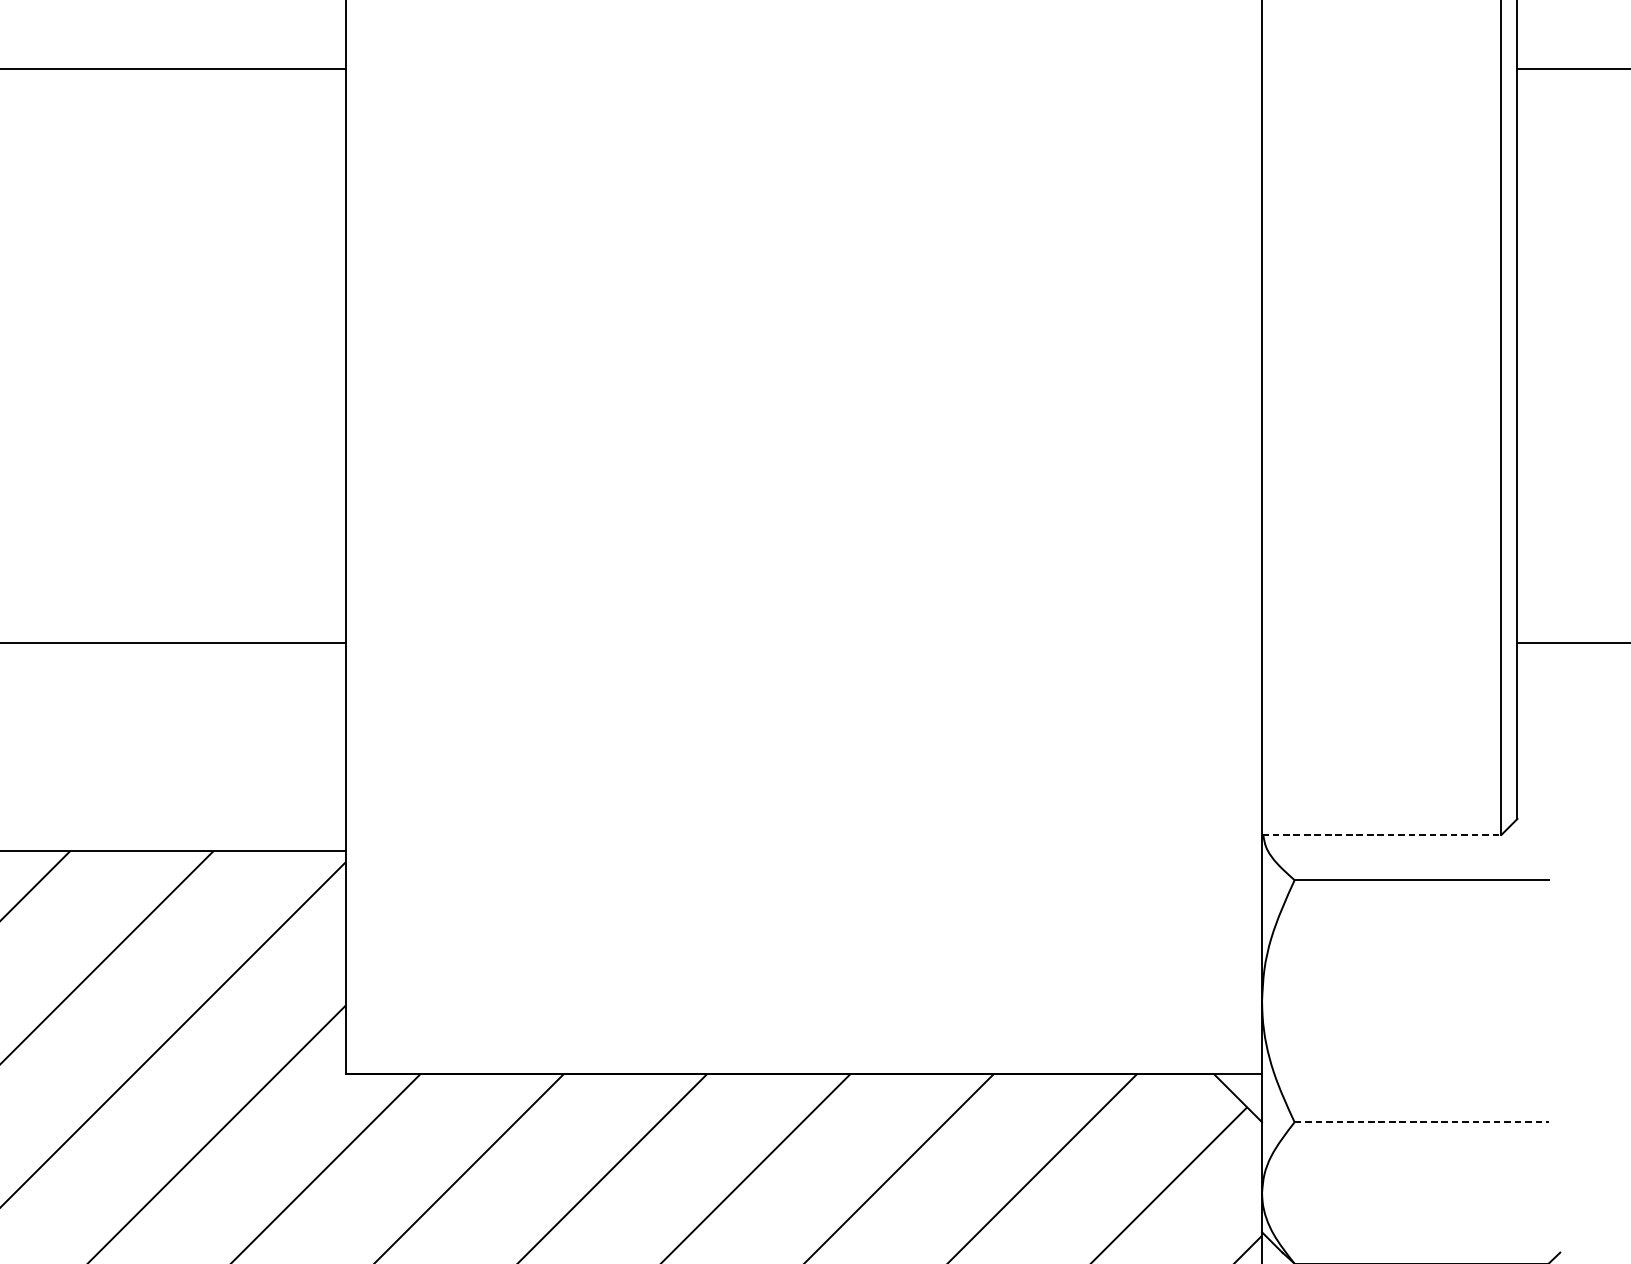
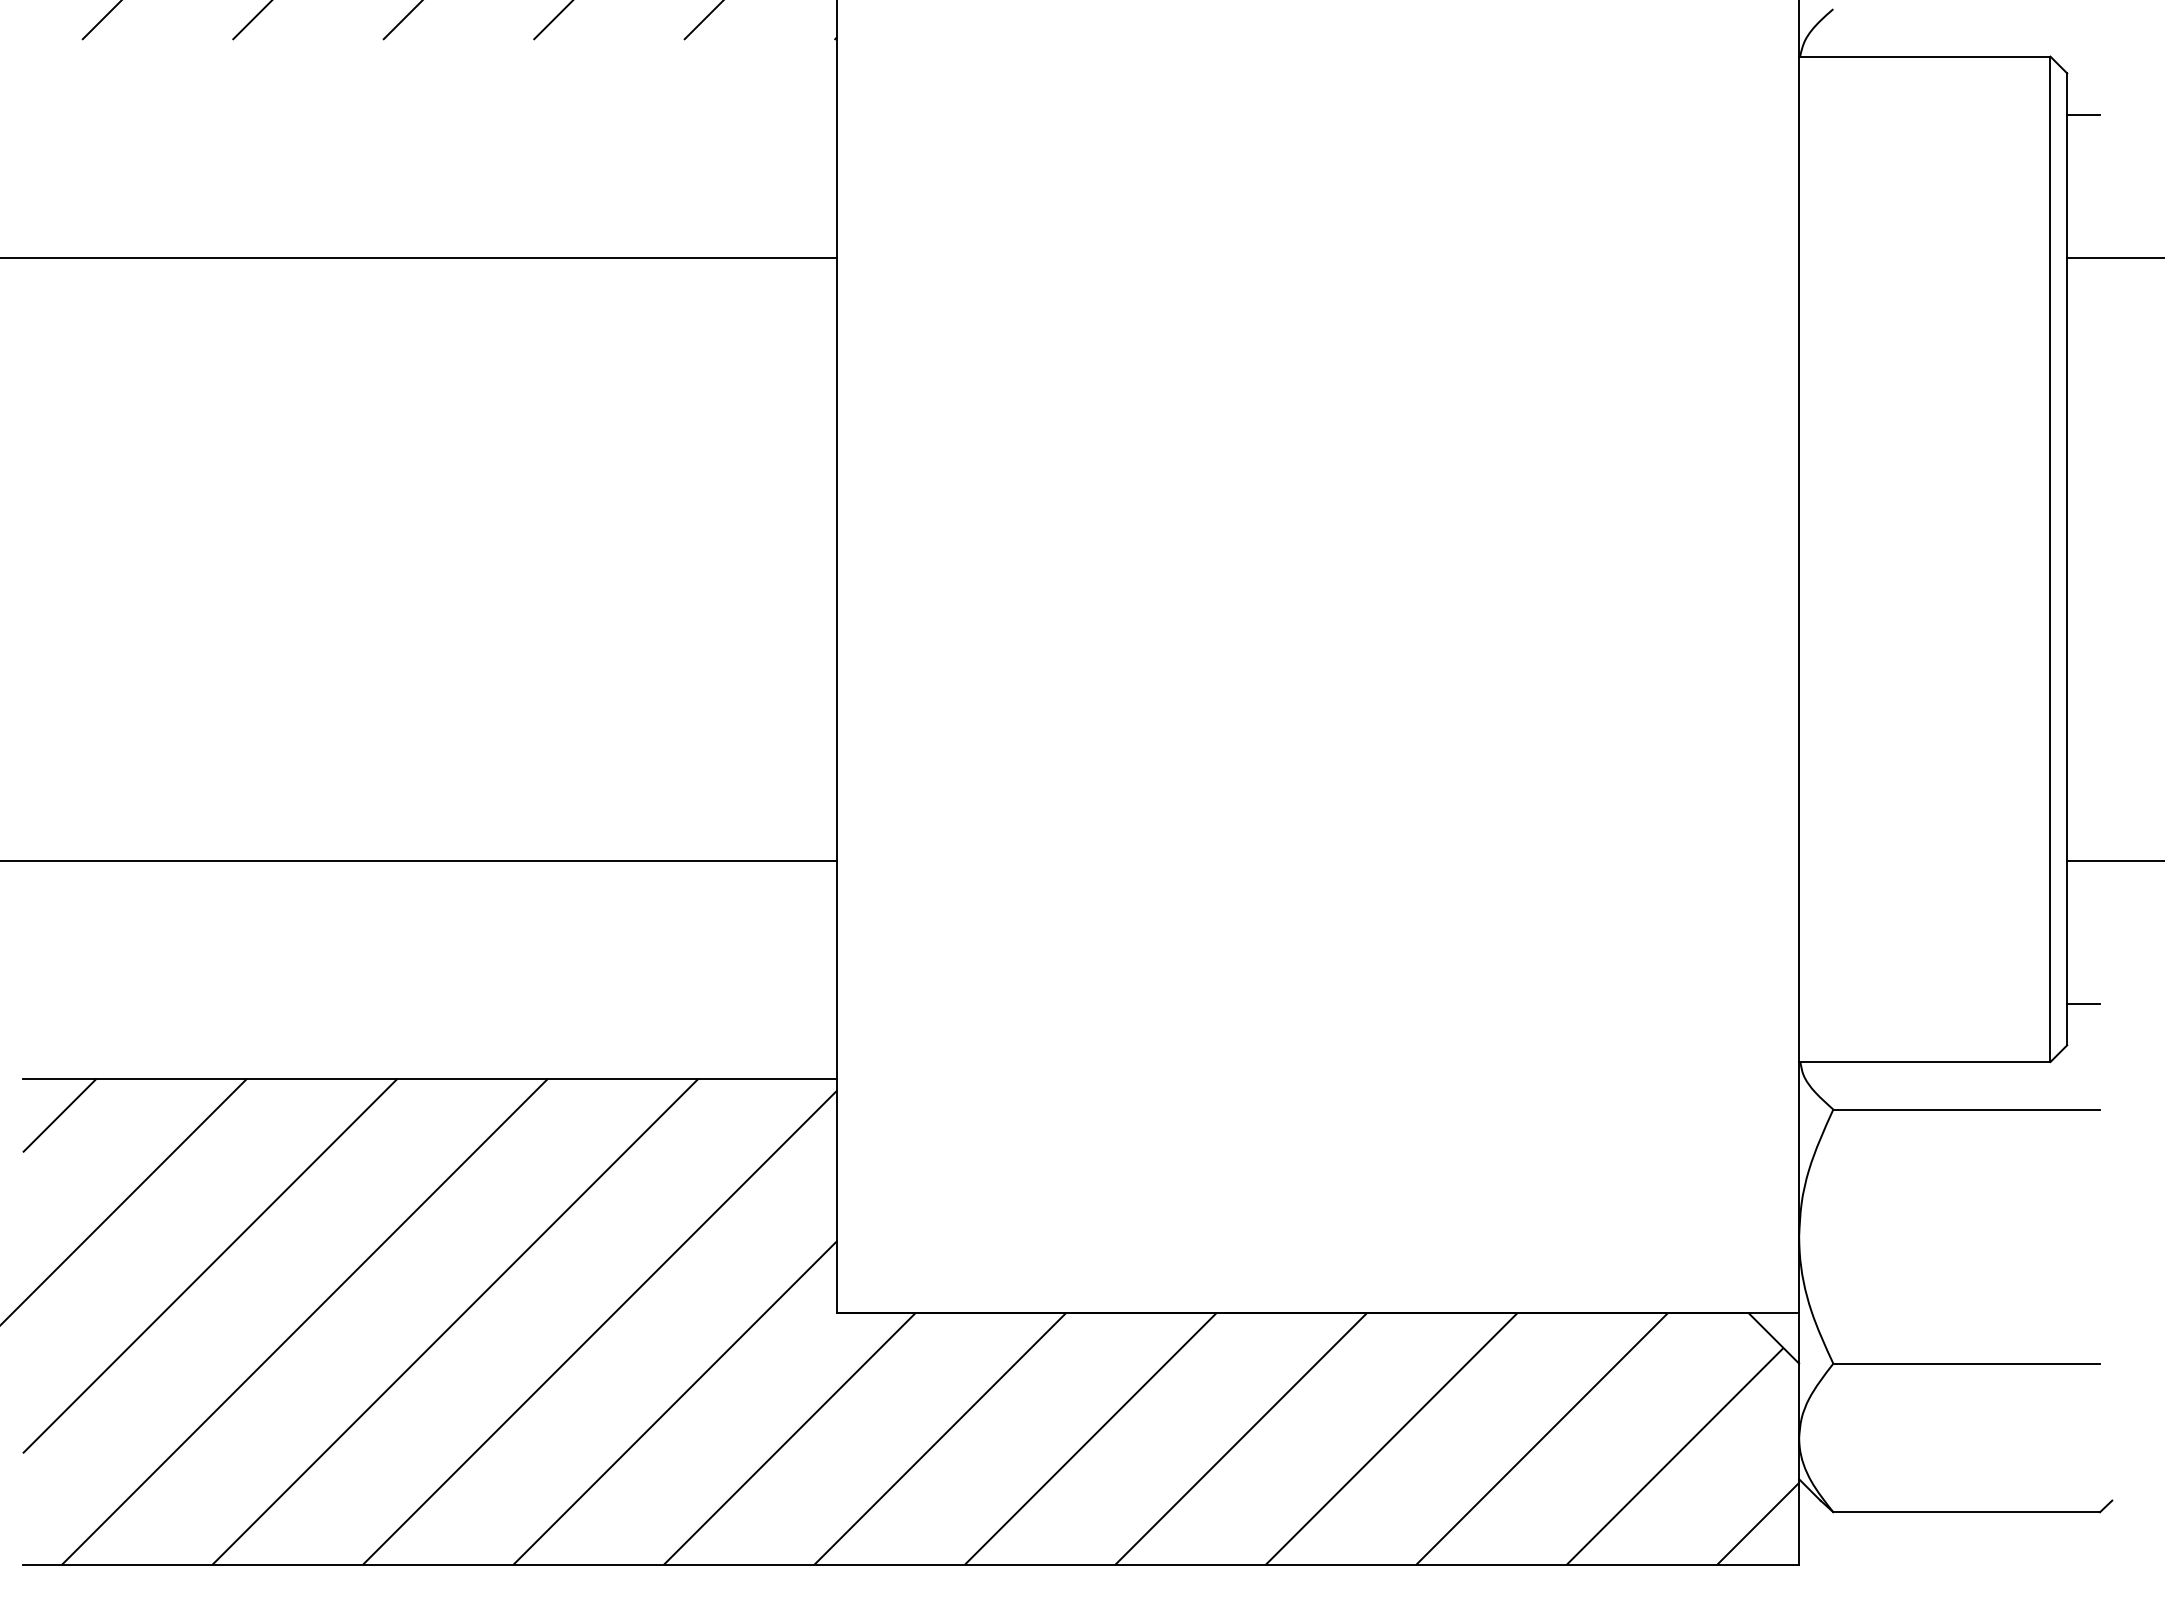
line: (1532, 779) -> (2083, 1003), added
line: (1381, 835) -> (1924, 1062), dashed -> solid
line: (1422, 1122) -> (1967, 1363), dashed -> solid

